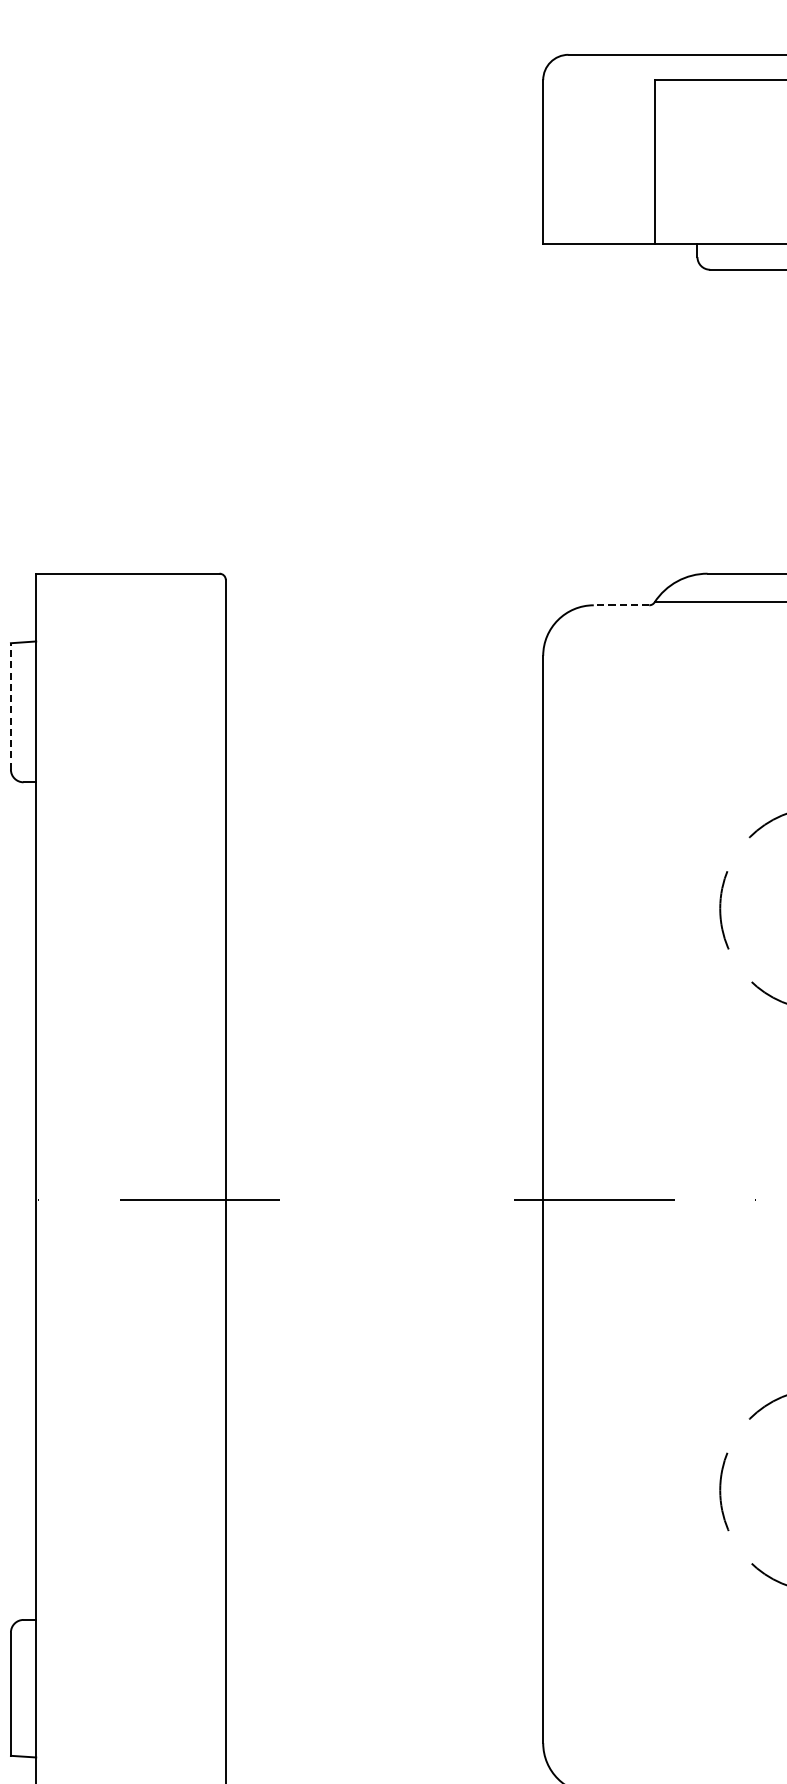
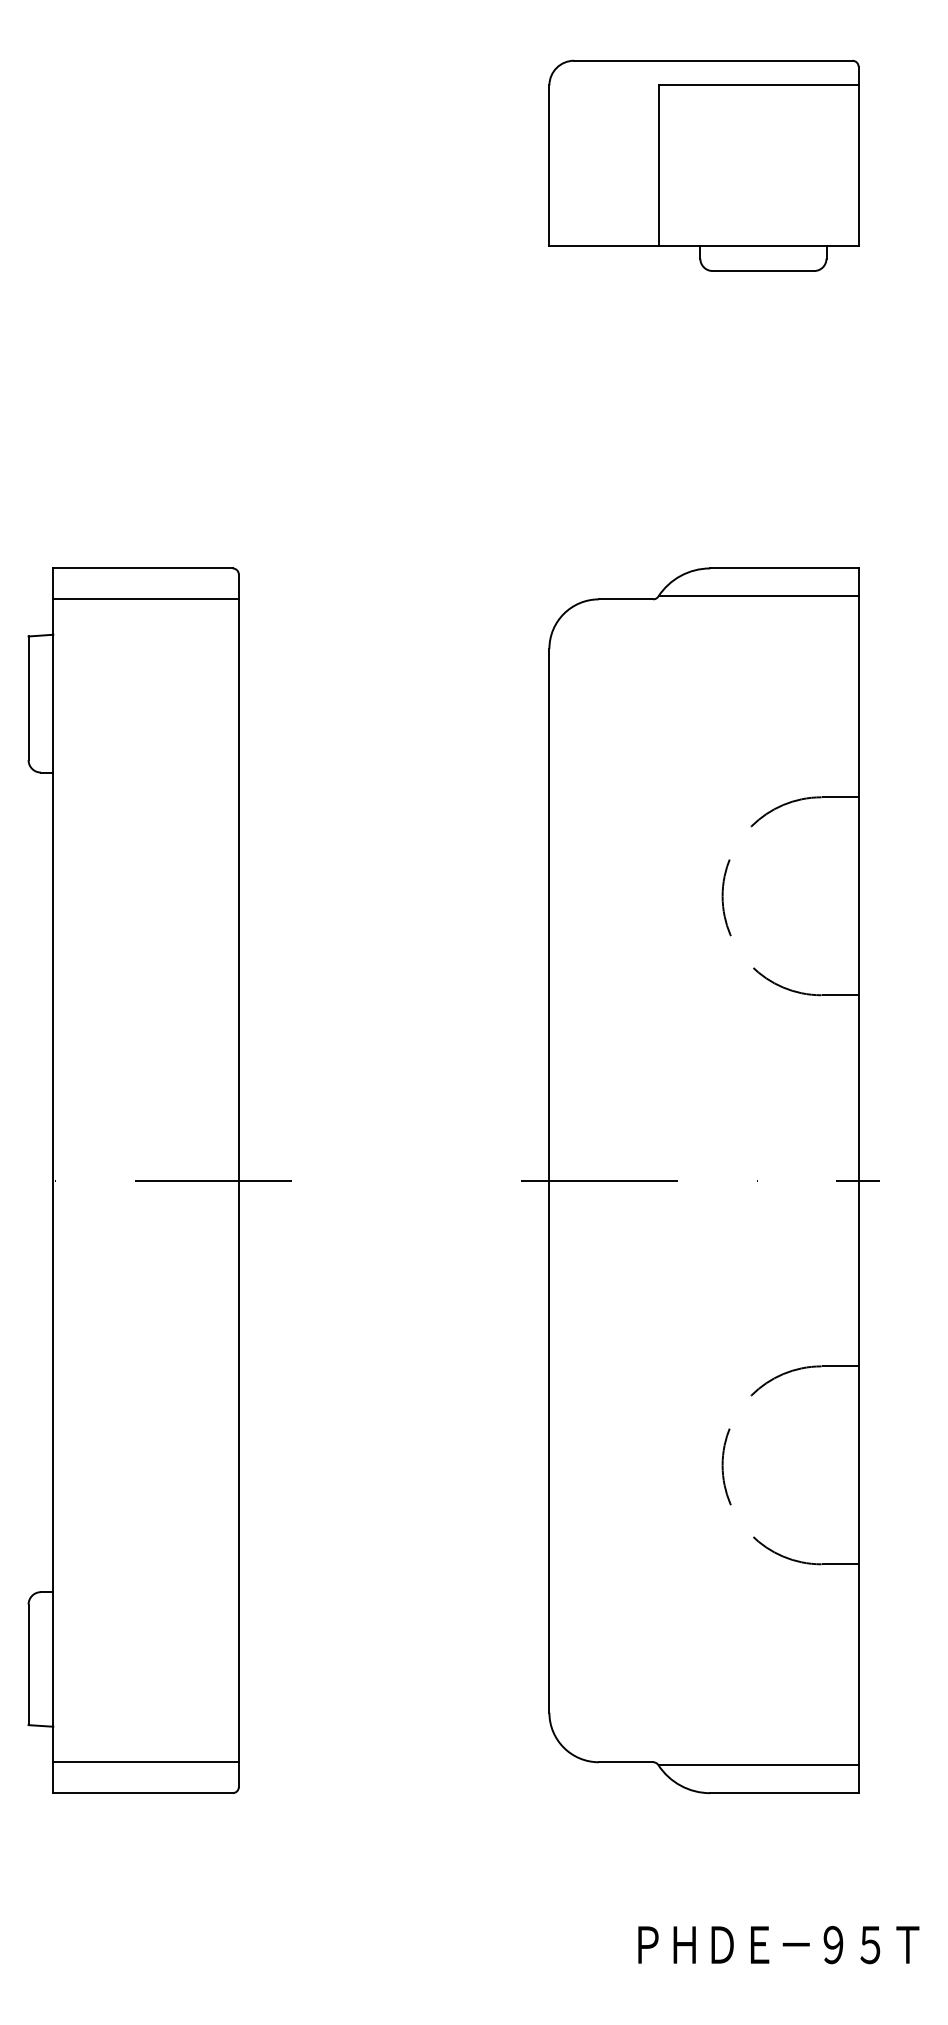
line: (130, 605) -> (145, 599), added
line: (620, 605) -> (625, 599), dashed -> solid
line: (10, 706) -> (28, 698), dashed -> solid

